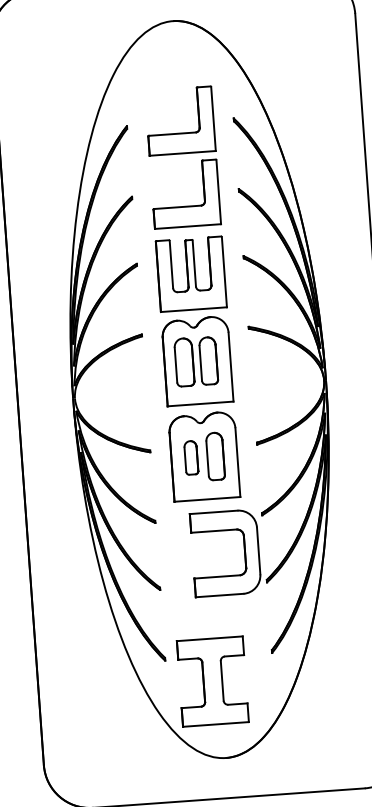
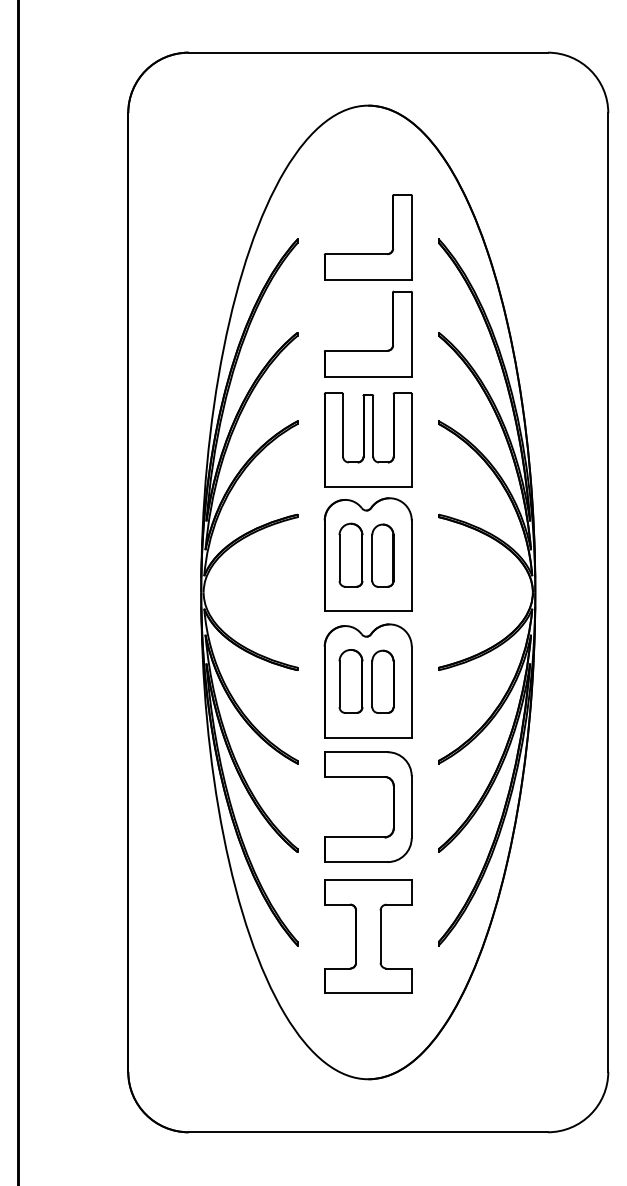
part: (190, 457) -> (350, 681), size x1.43
part: (244, 551) -> (393, 806), moved
part: (213, 681) -> (368, 936), moved

